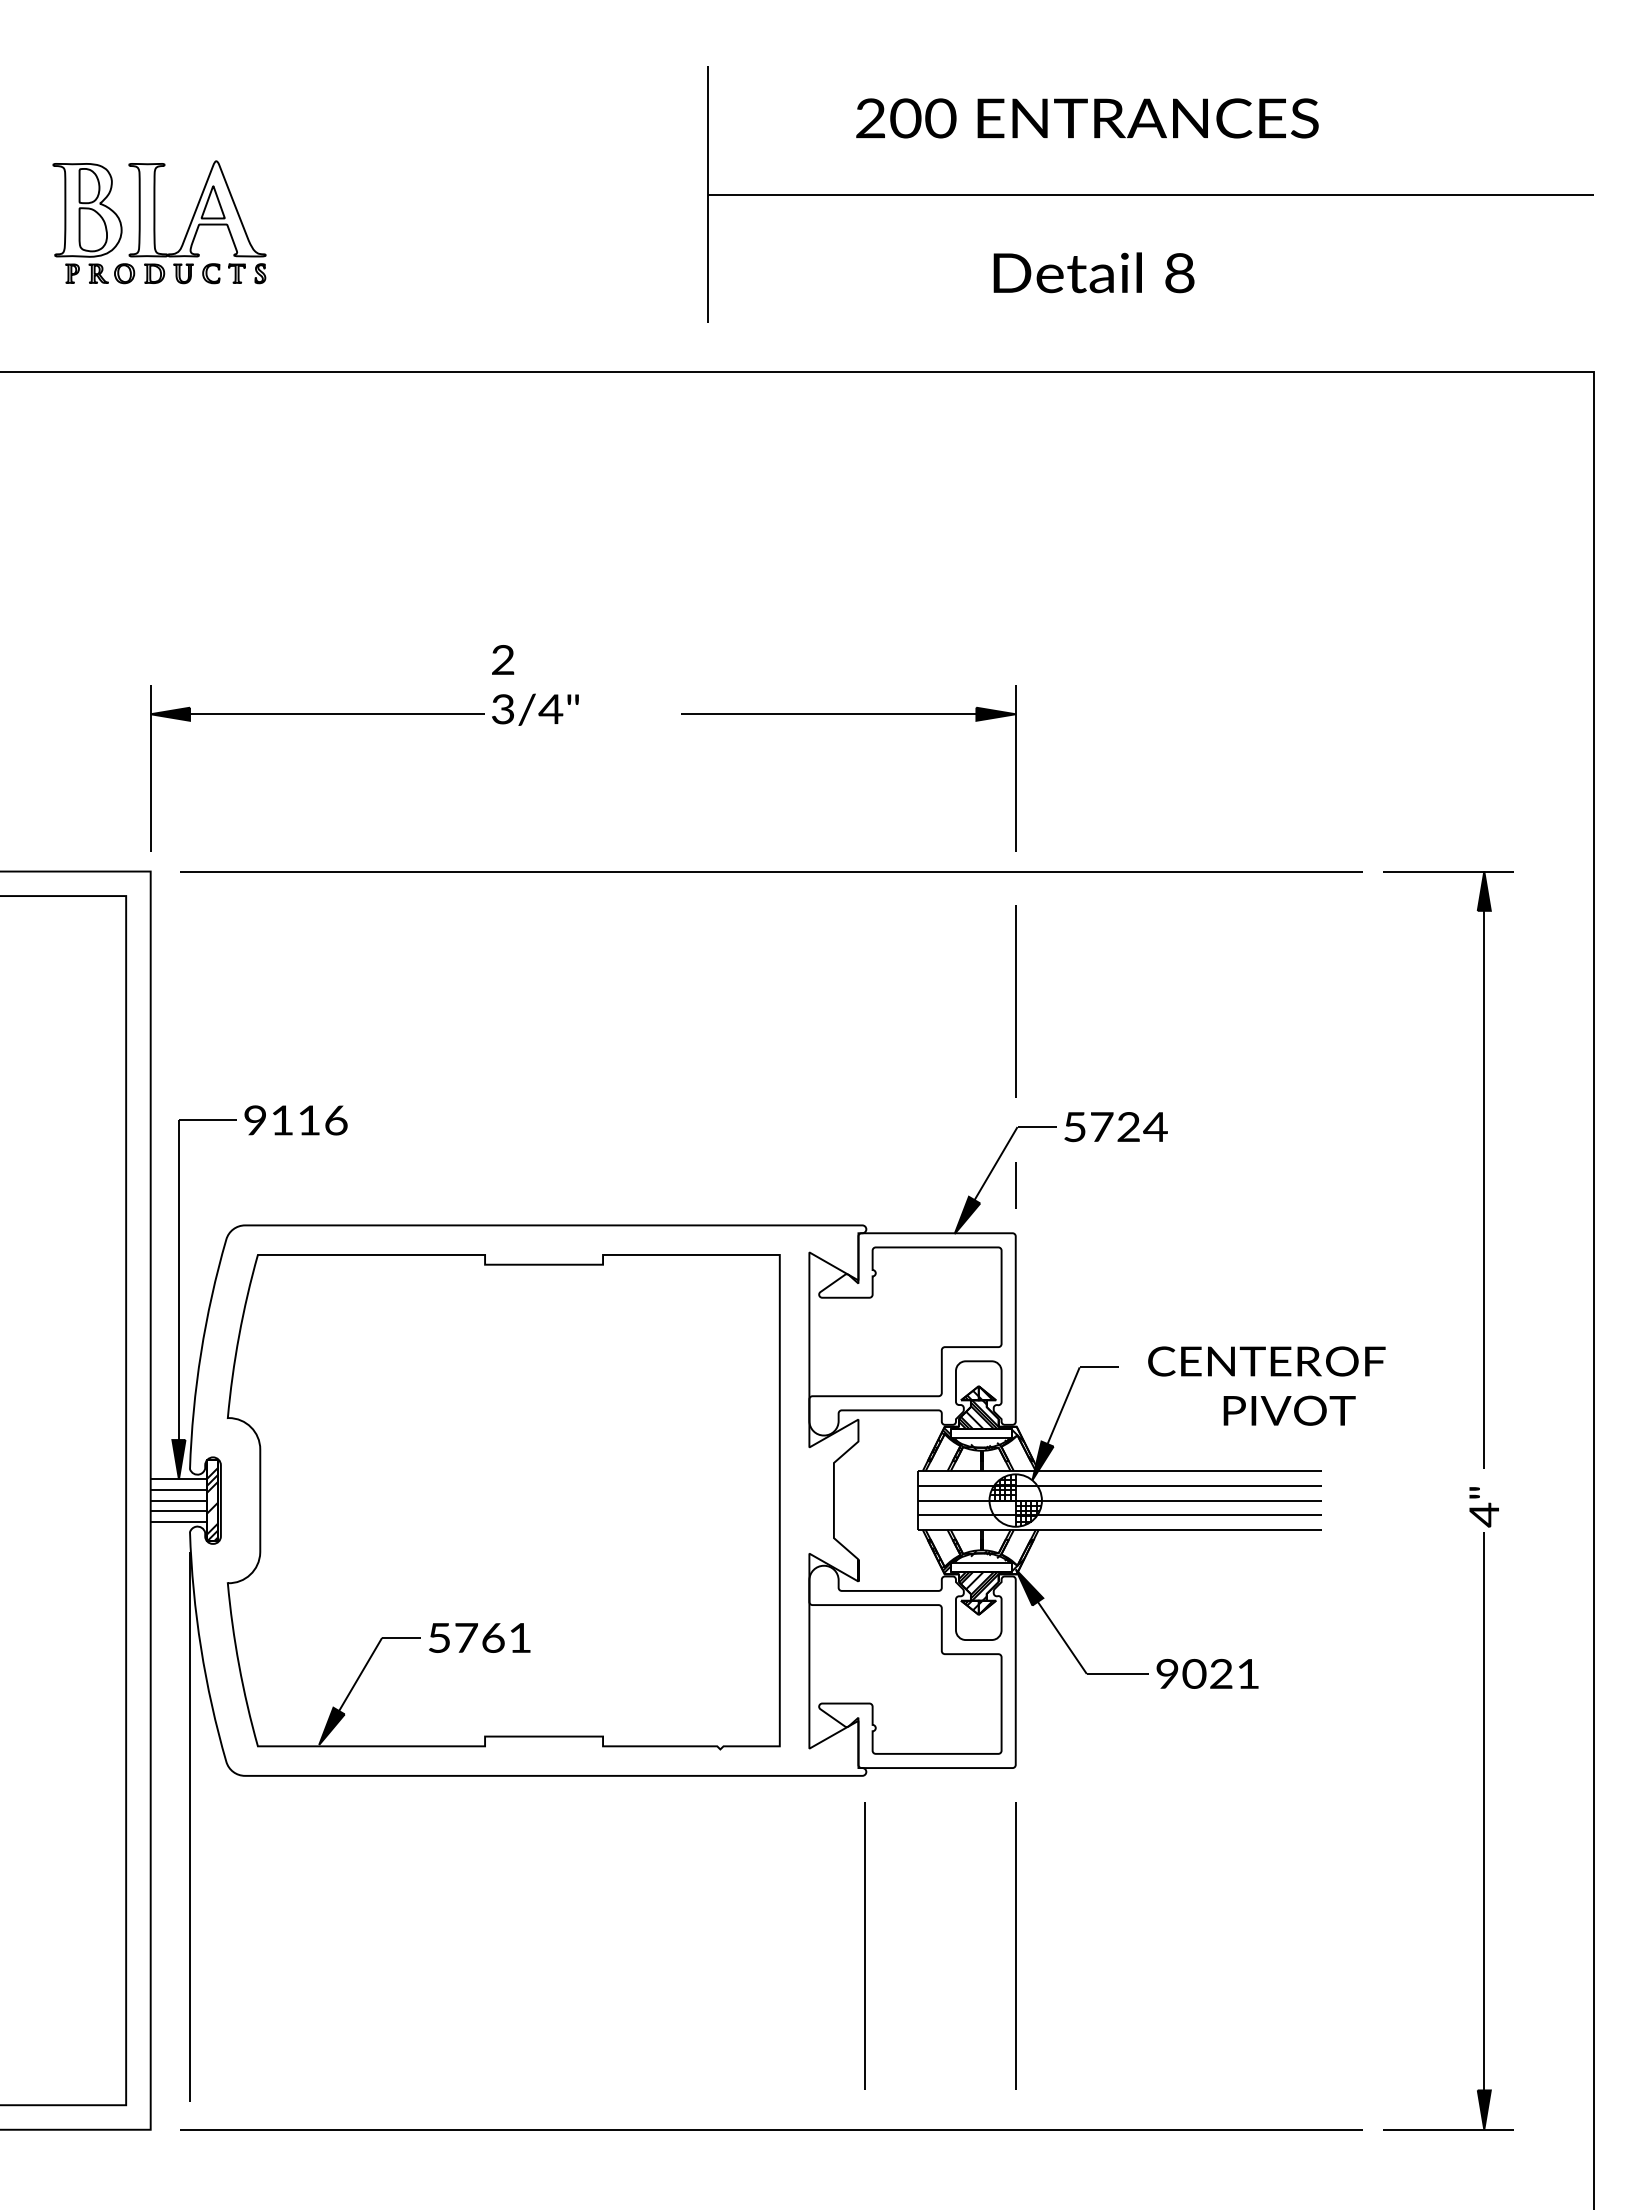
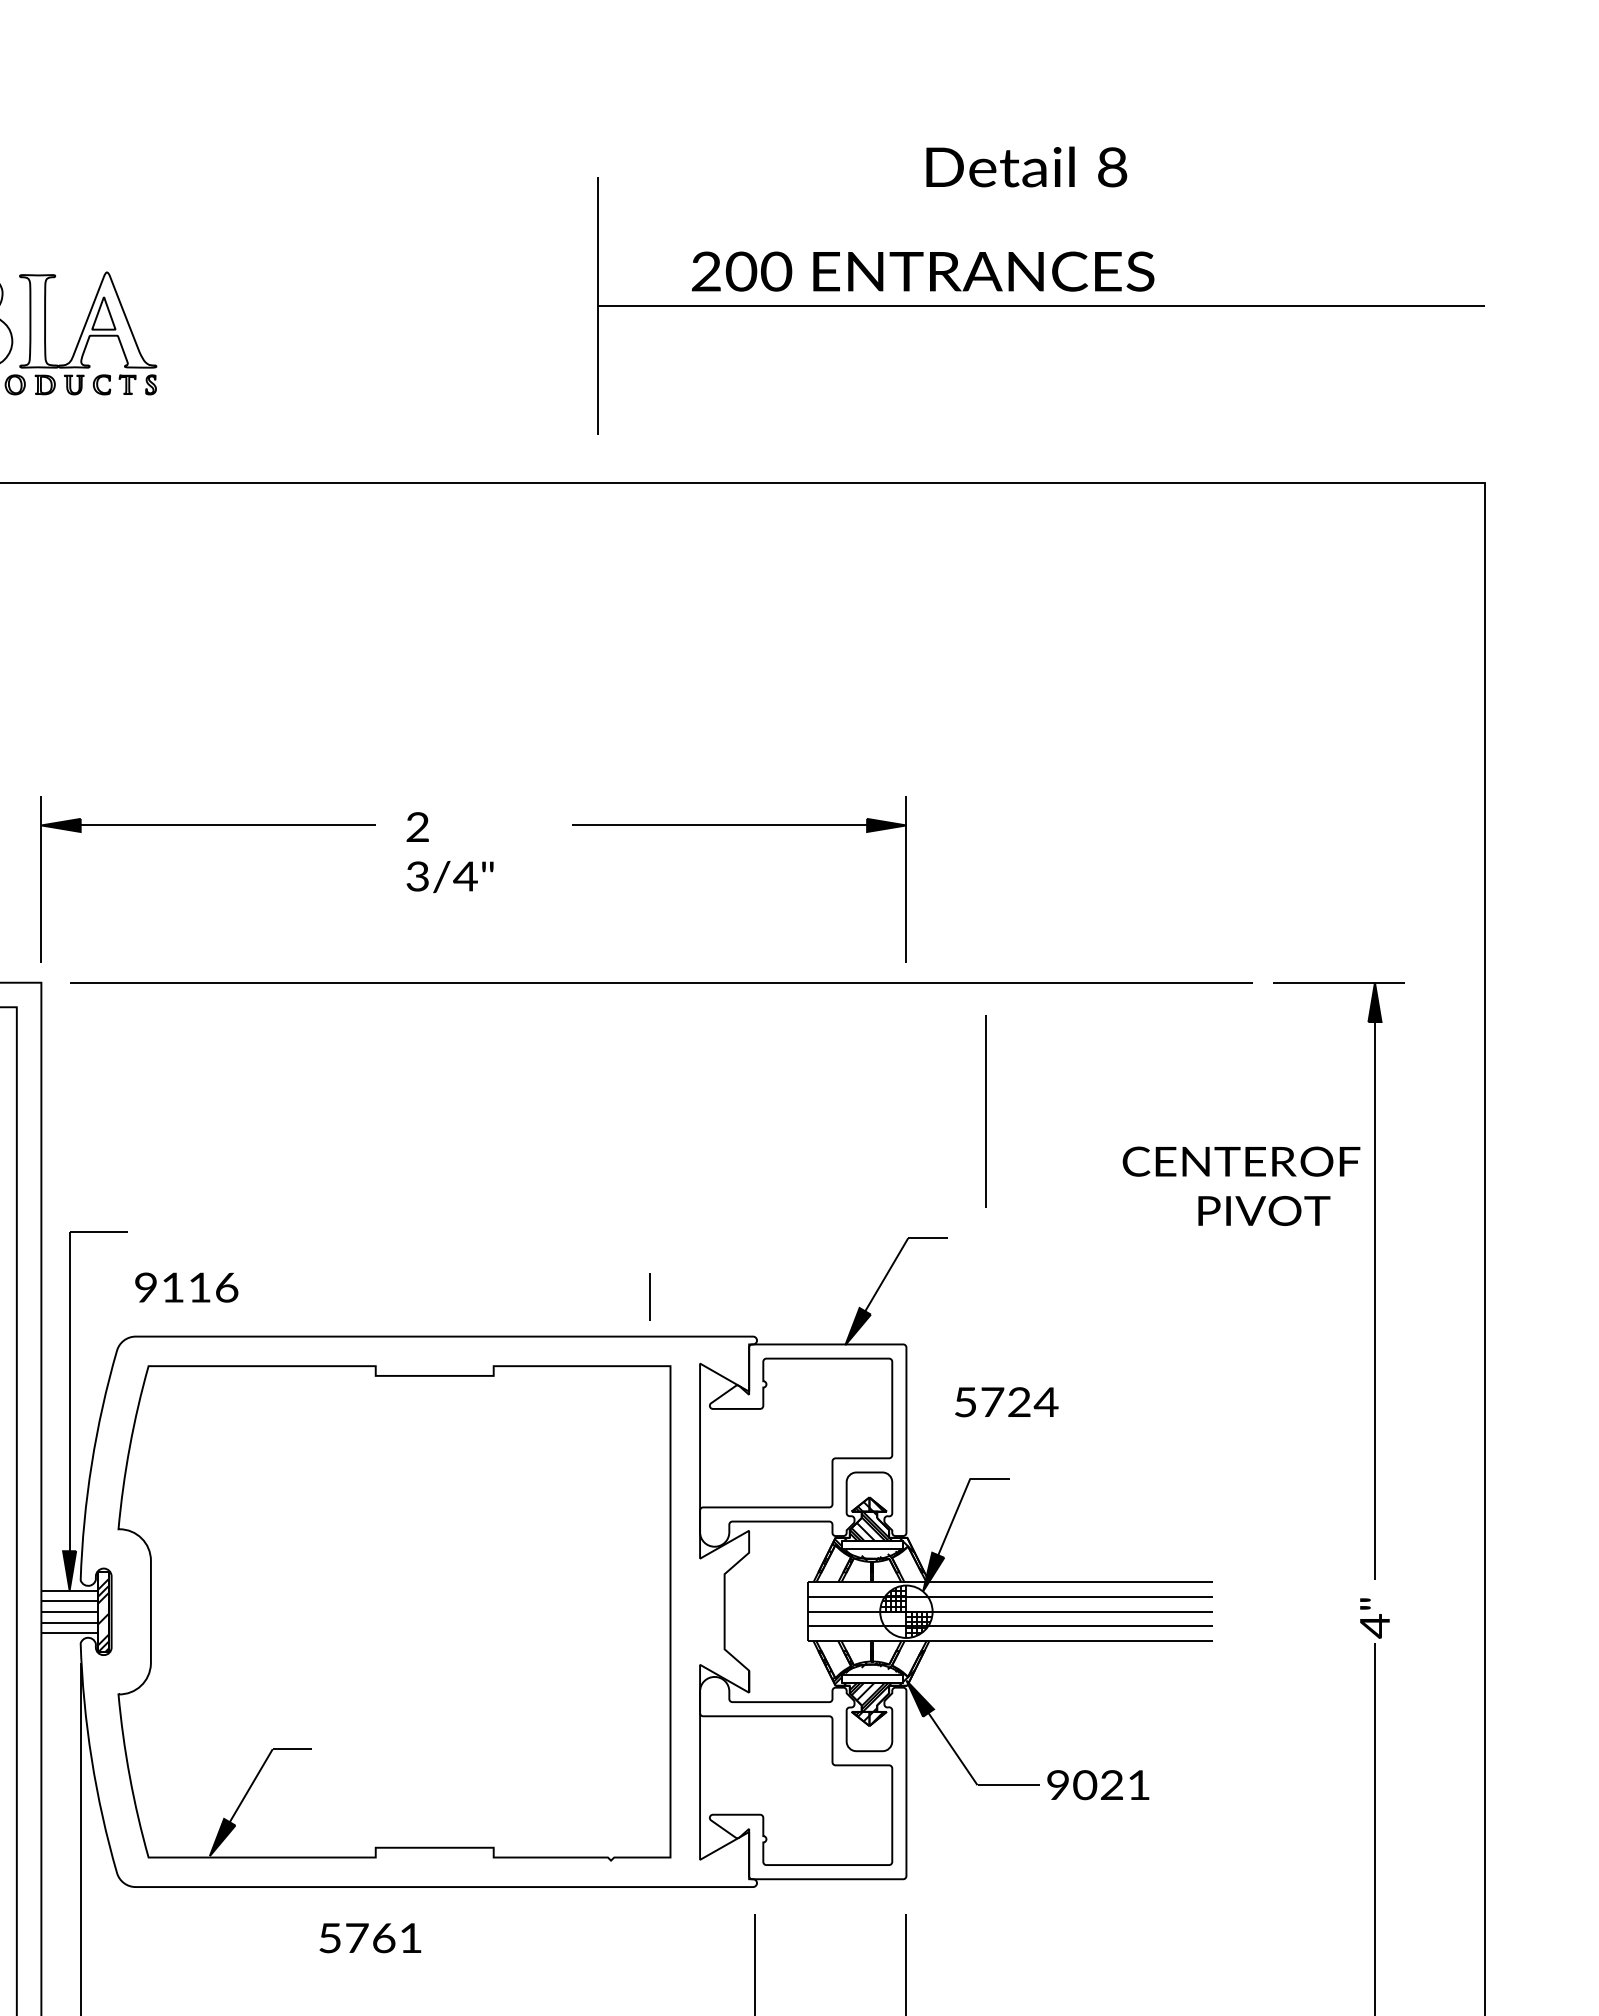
text: (1087, 118) -> (923, 271), moved
text: (1093, 272) -> (1026, 166), moved
text: (535, 685) -> (450, 852), moved
line: (1015, 1001) -> (986, 1111), moved
text: (295, 1120) -> (186, 1287), moved
text: (1115, 1127) -> (1006, 1402), moved
line: (1015, 1185) -> (650, 1296), moved
text: (1266, 1385) -> (1241, 1185), moved
text: (479, 1637) -> (370, 1937), moved

